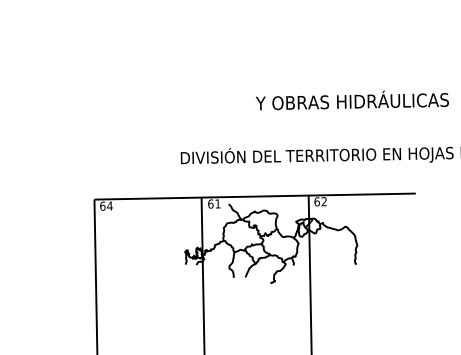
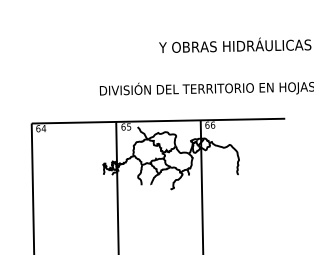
text: (324, 201) -> (213, 125), 62 -> 66
text: (217, 203) -> (128, 126), 61 -> 65

